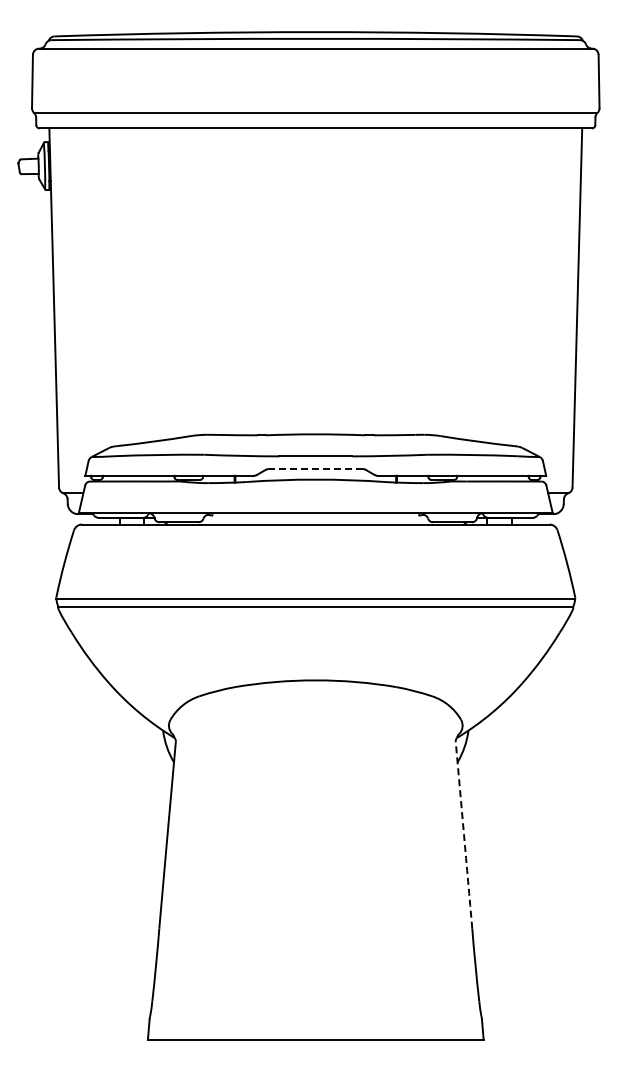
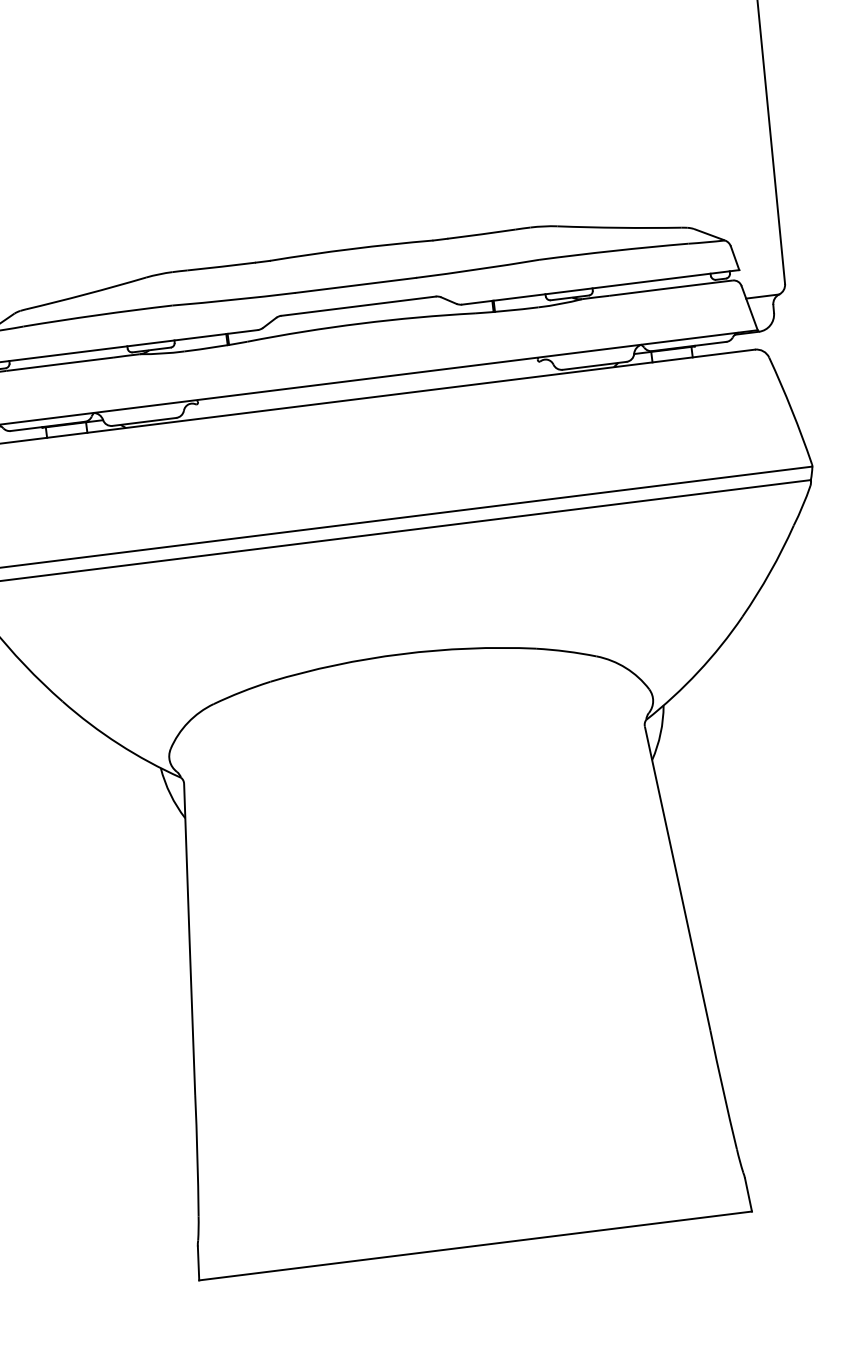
line: (315, 469) -> (358, 307), dashed -> solid
arc: (464, 835) -> (678, 879), dashed -> solid

